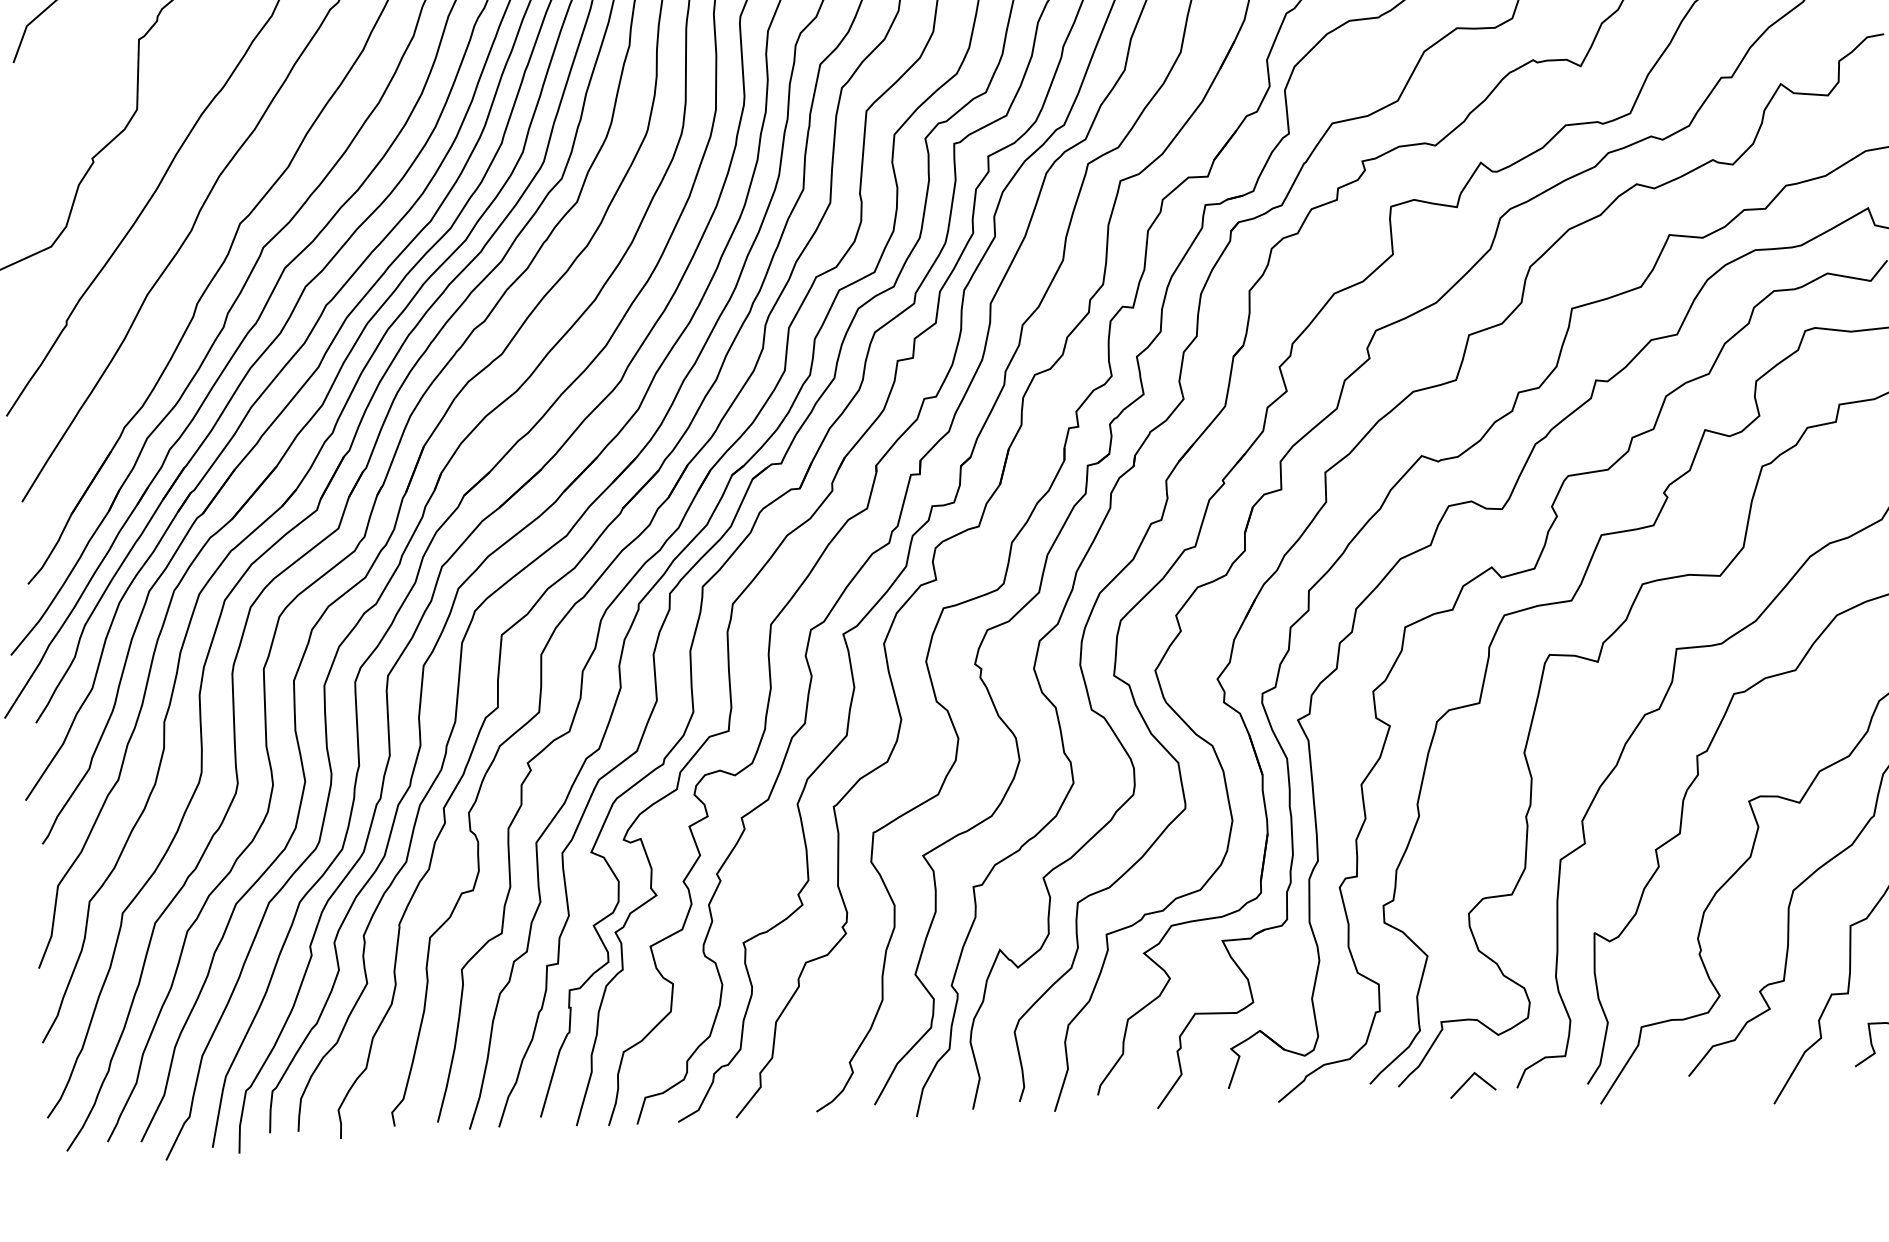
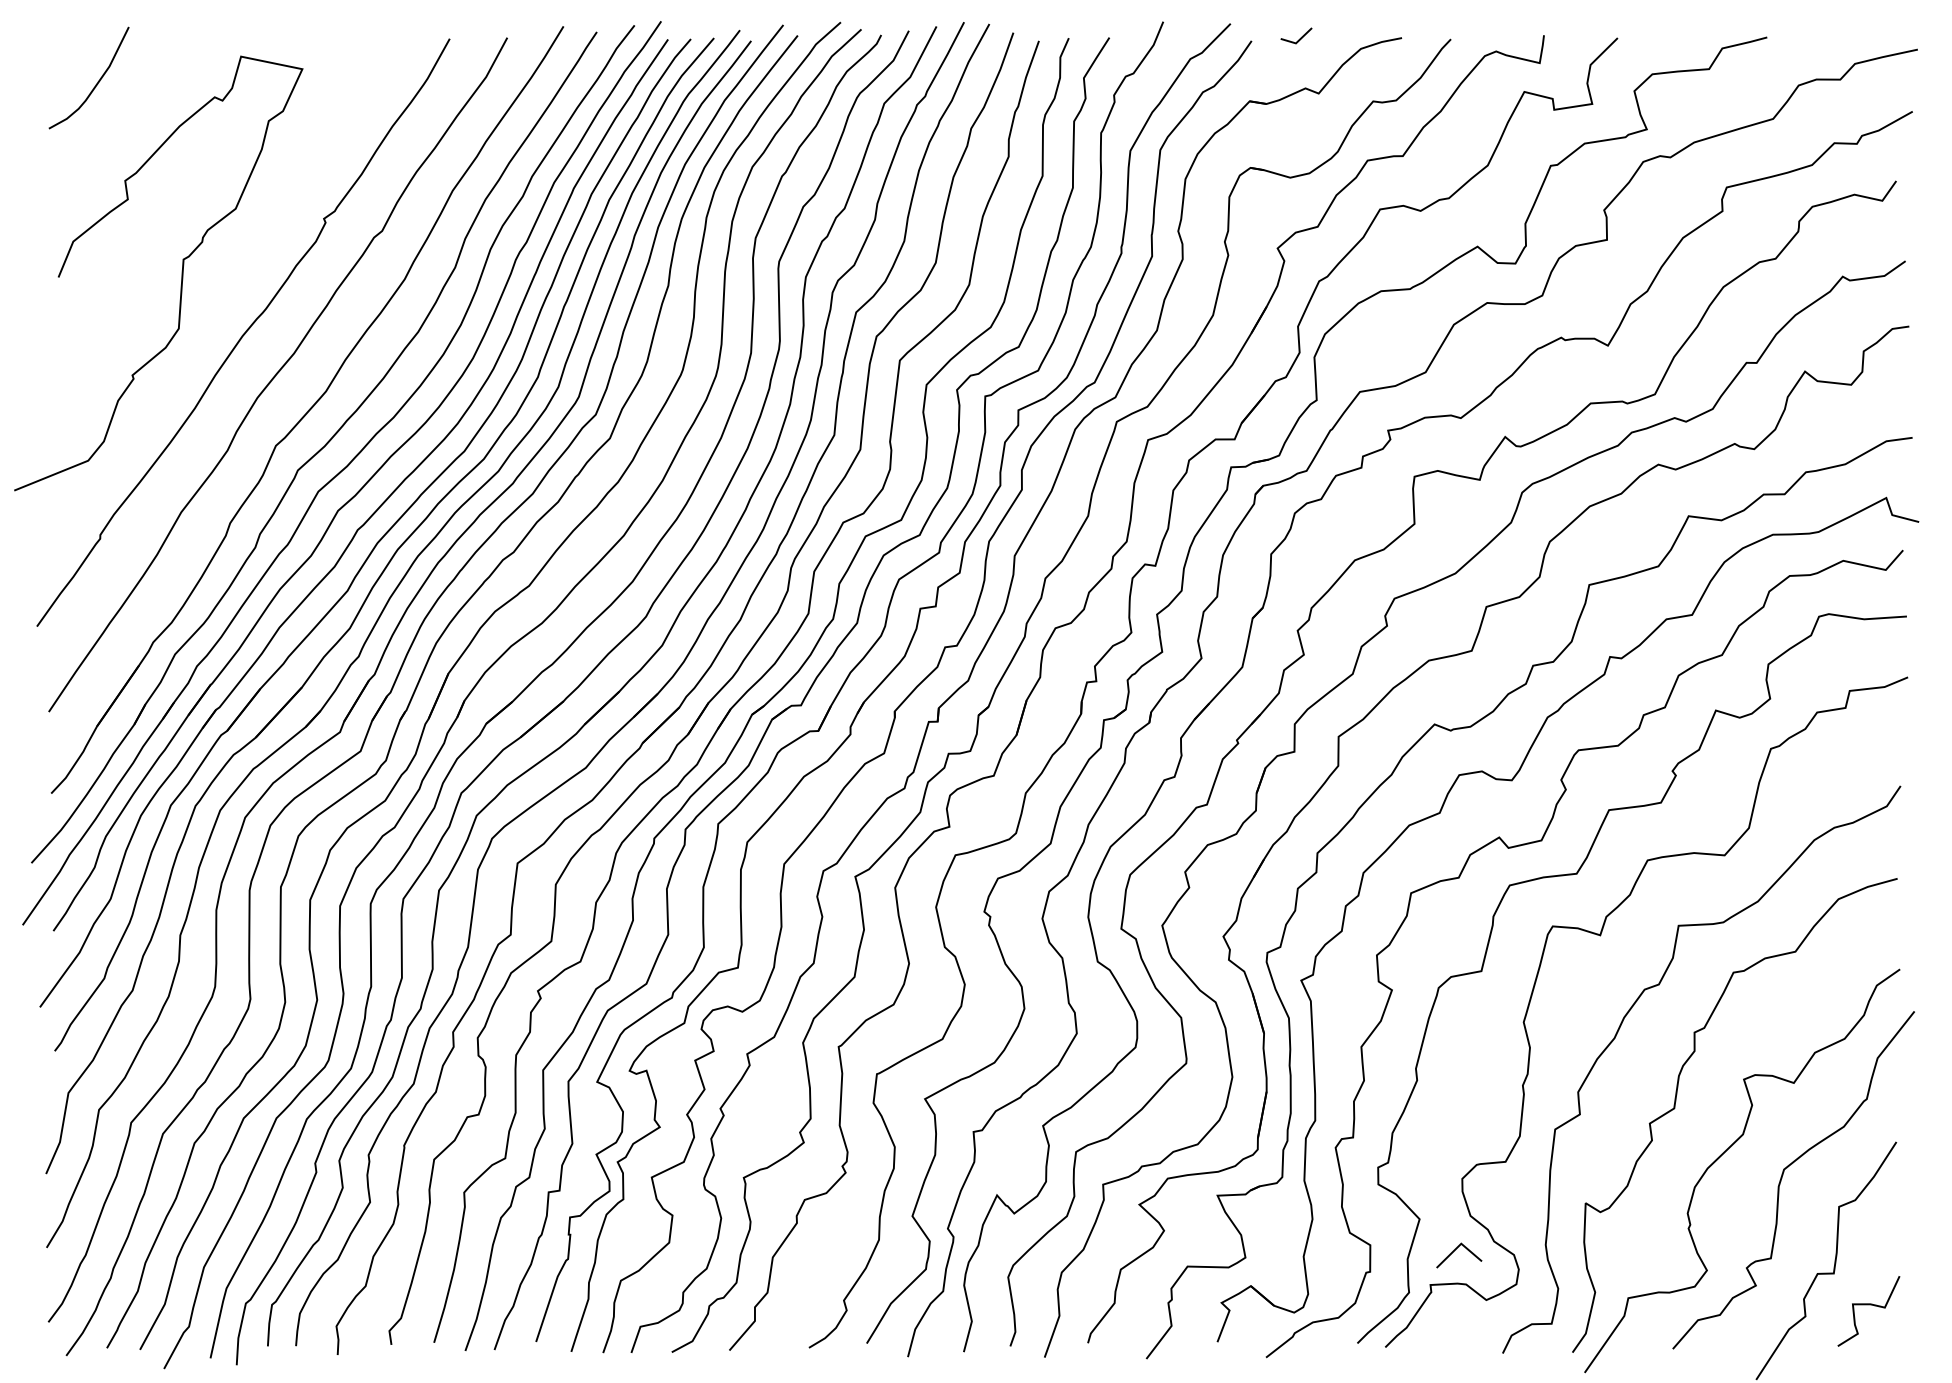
line: (1469, 1080) -> (1455, 1250), moved

